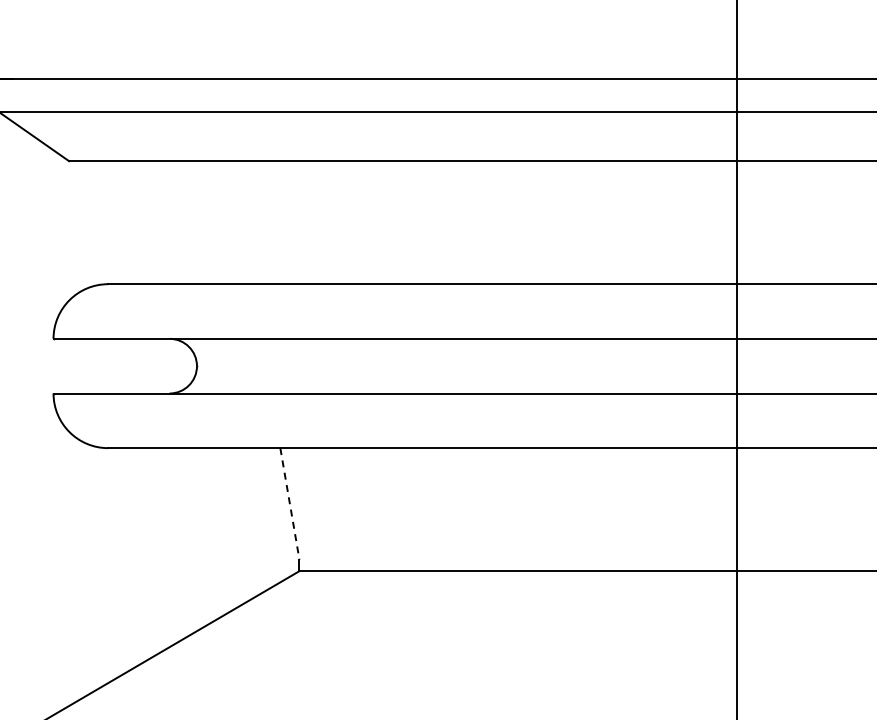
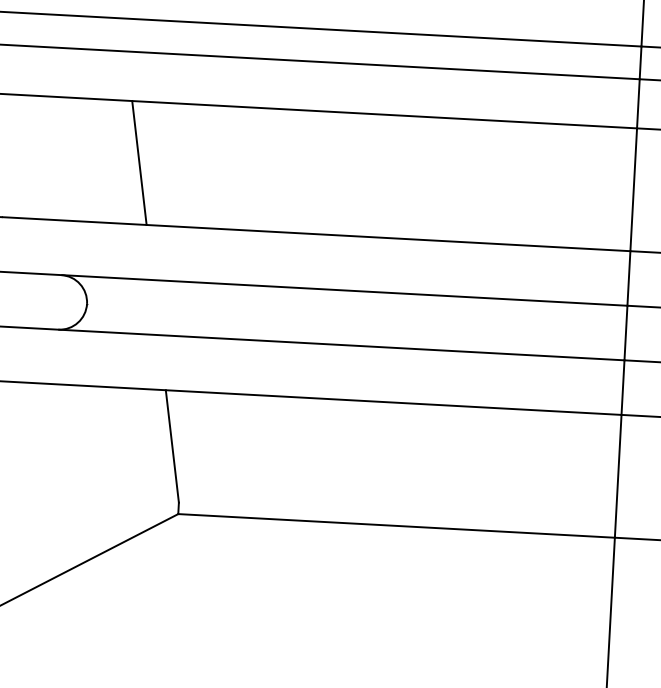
line: (241, 222) -> (139, 162), added
line: (289, 503) -> (171, 445), dashed -> solid

